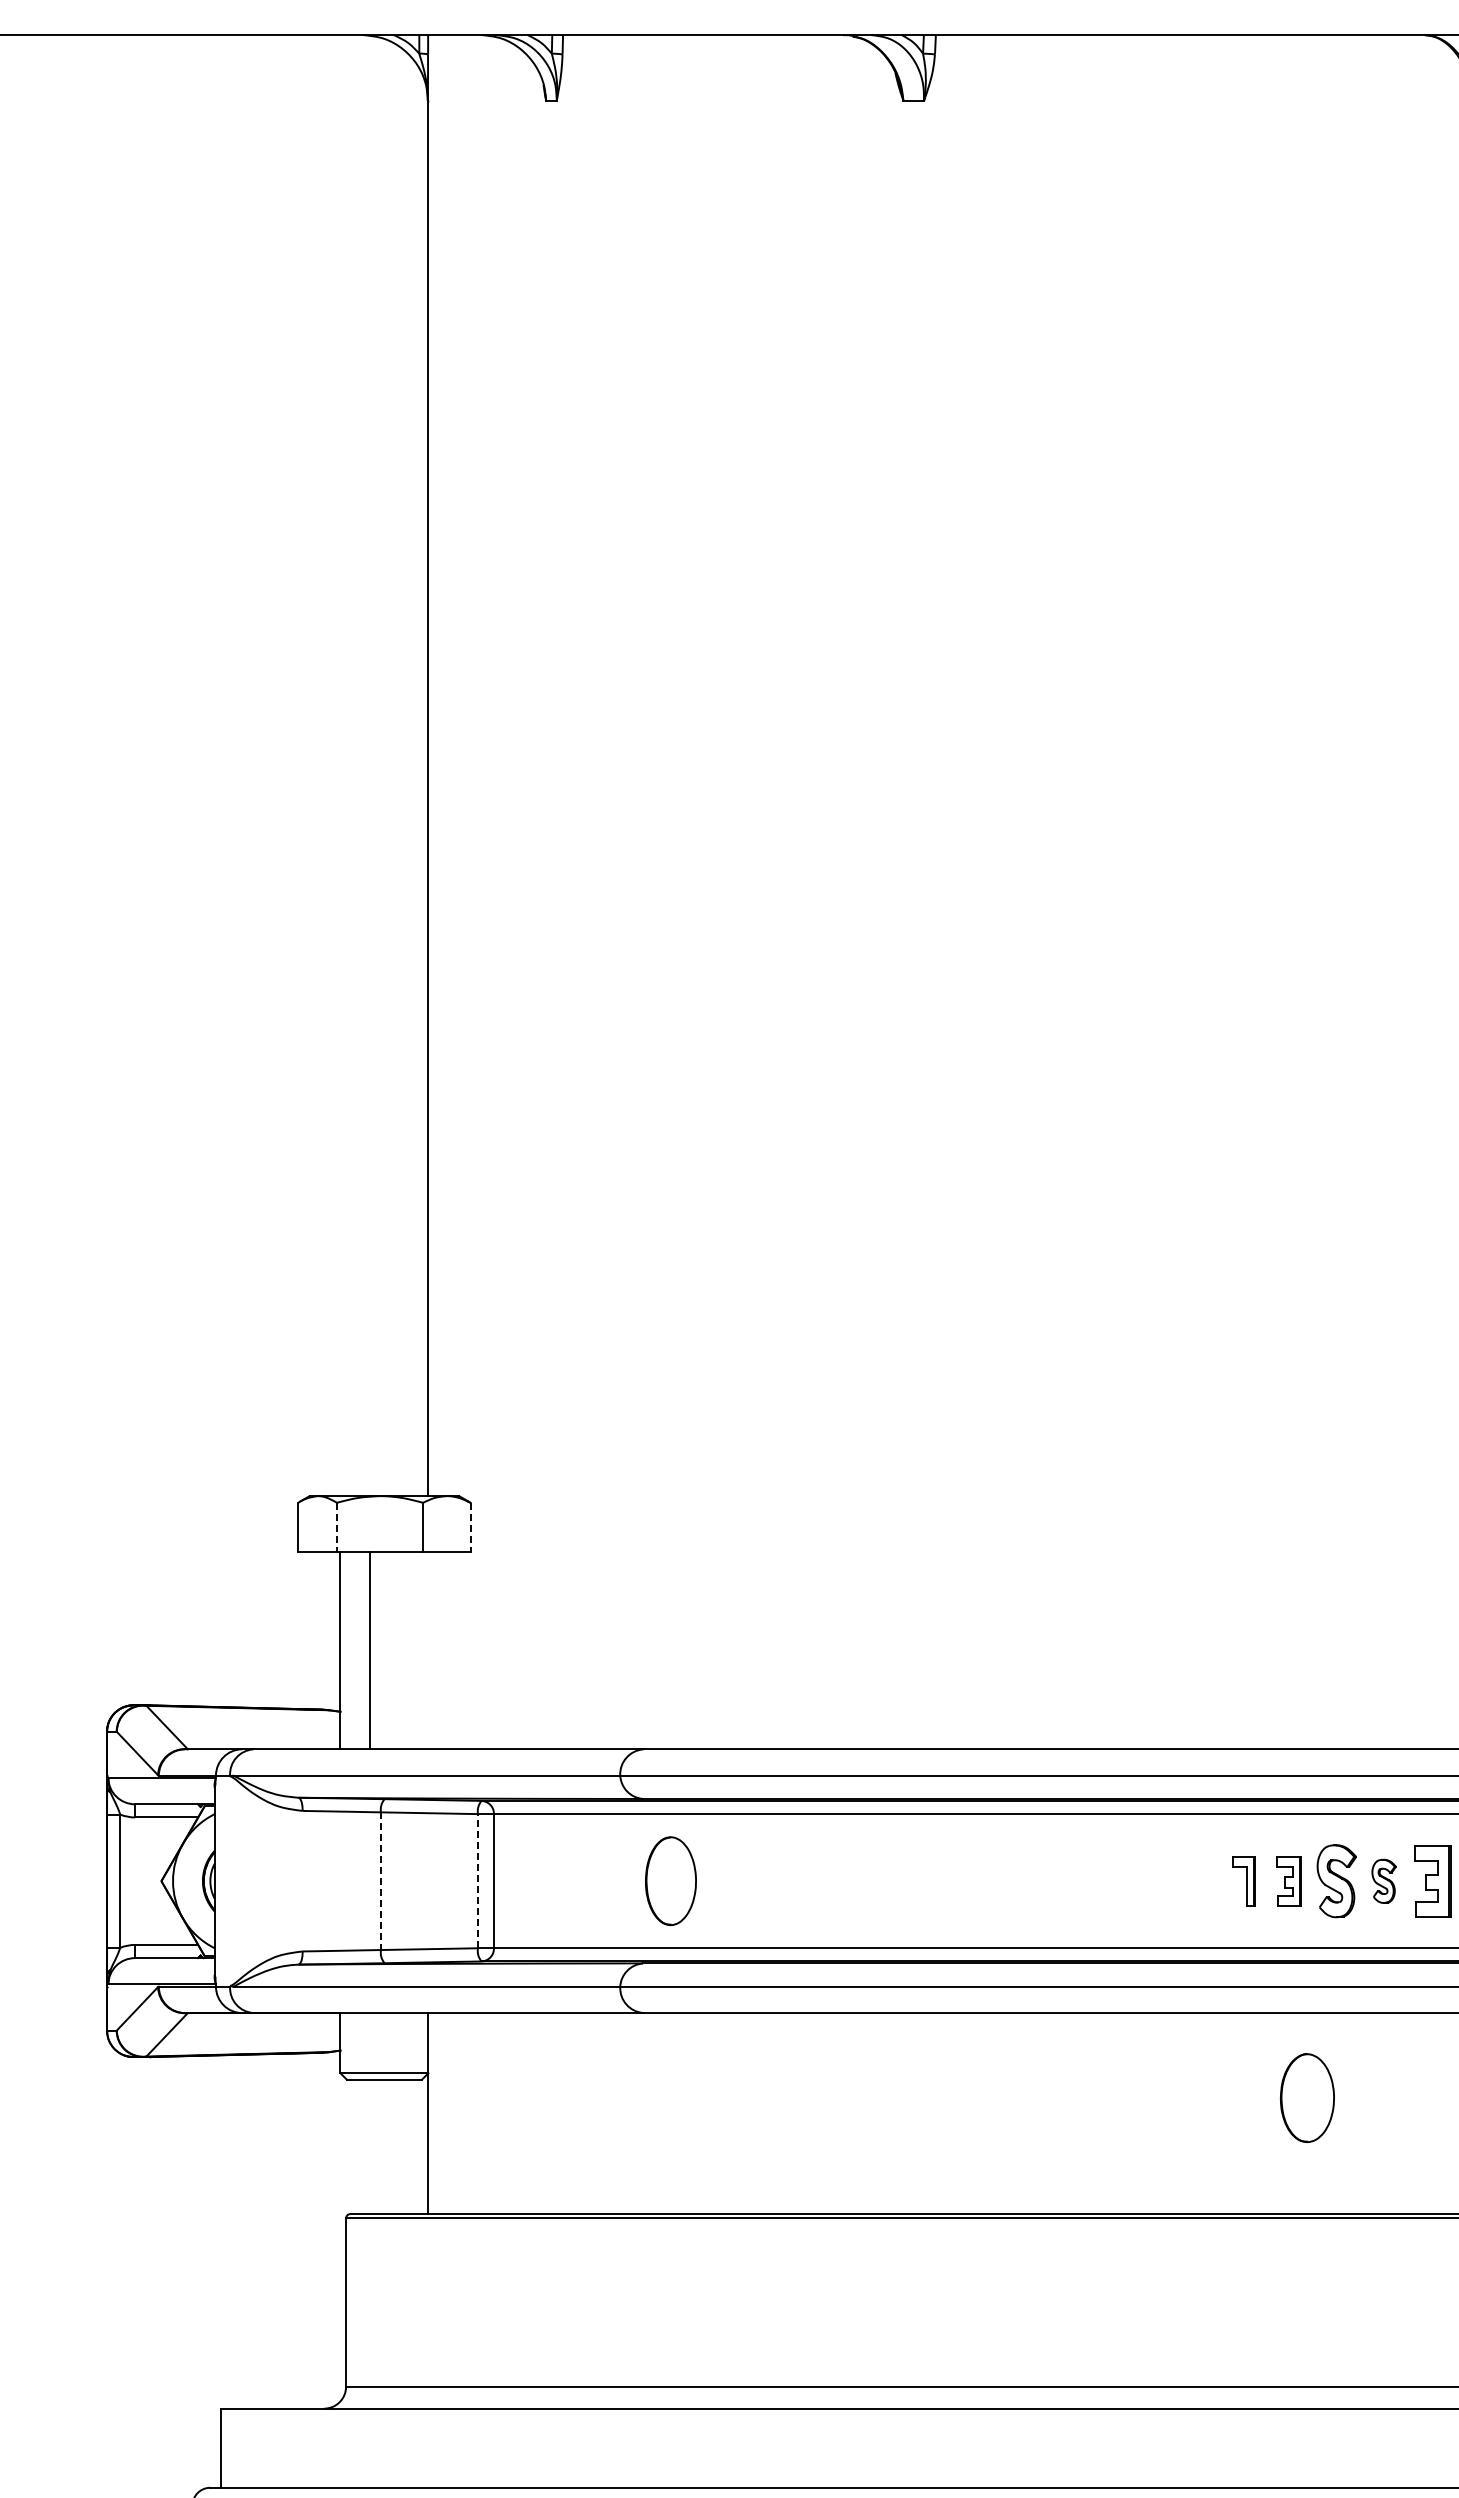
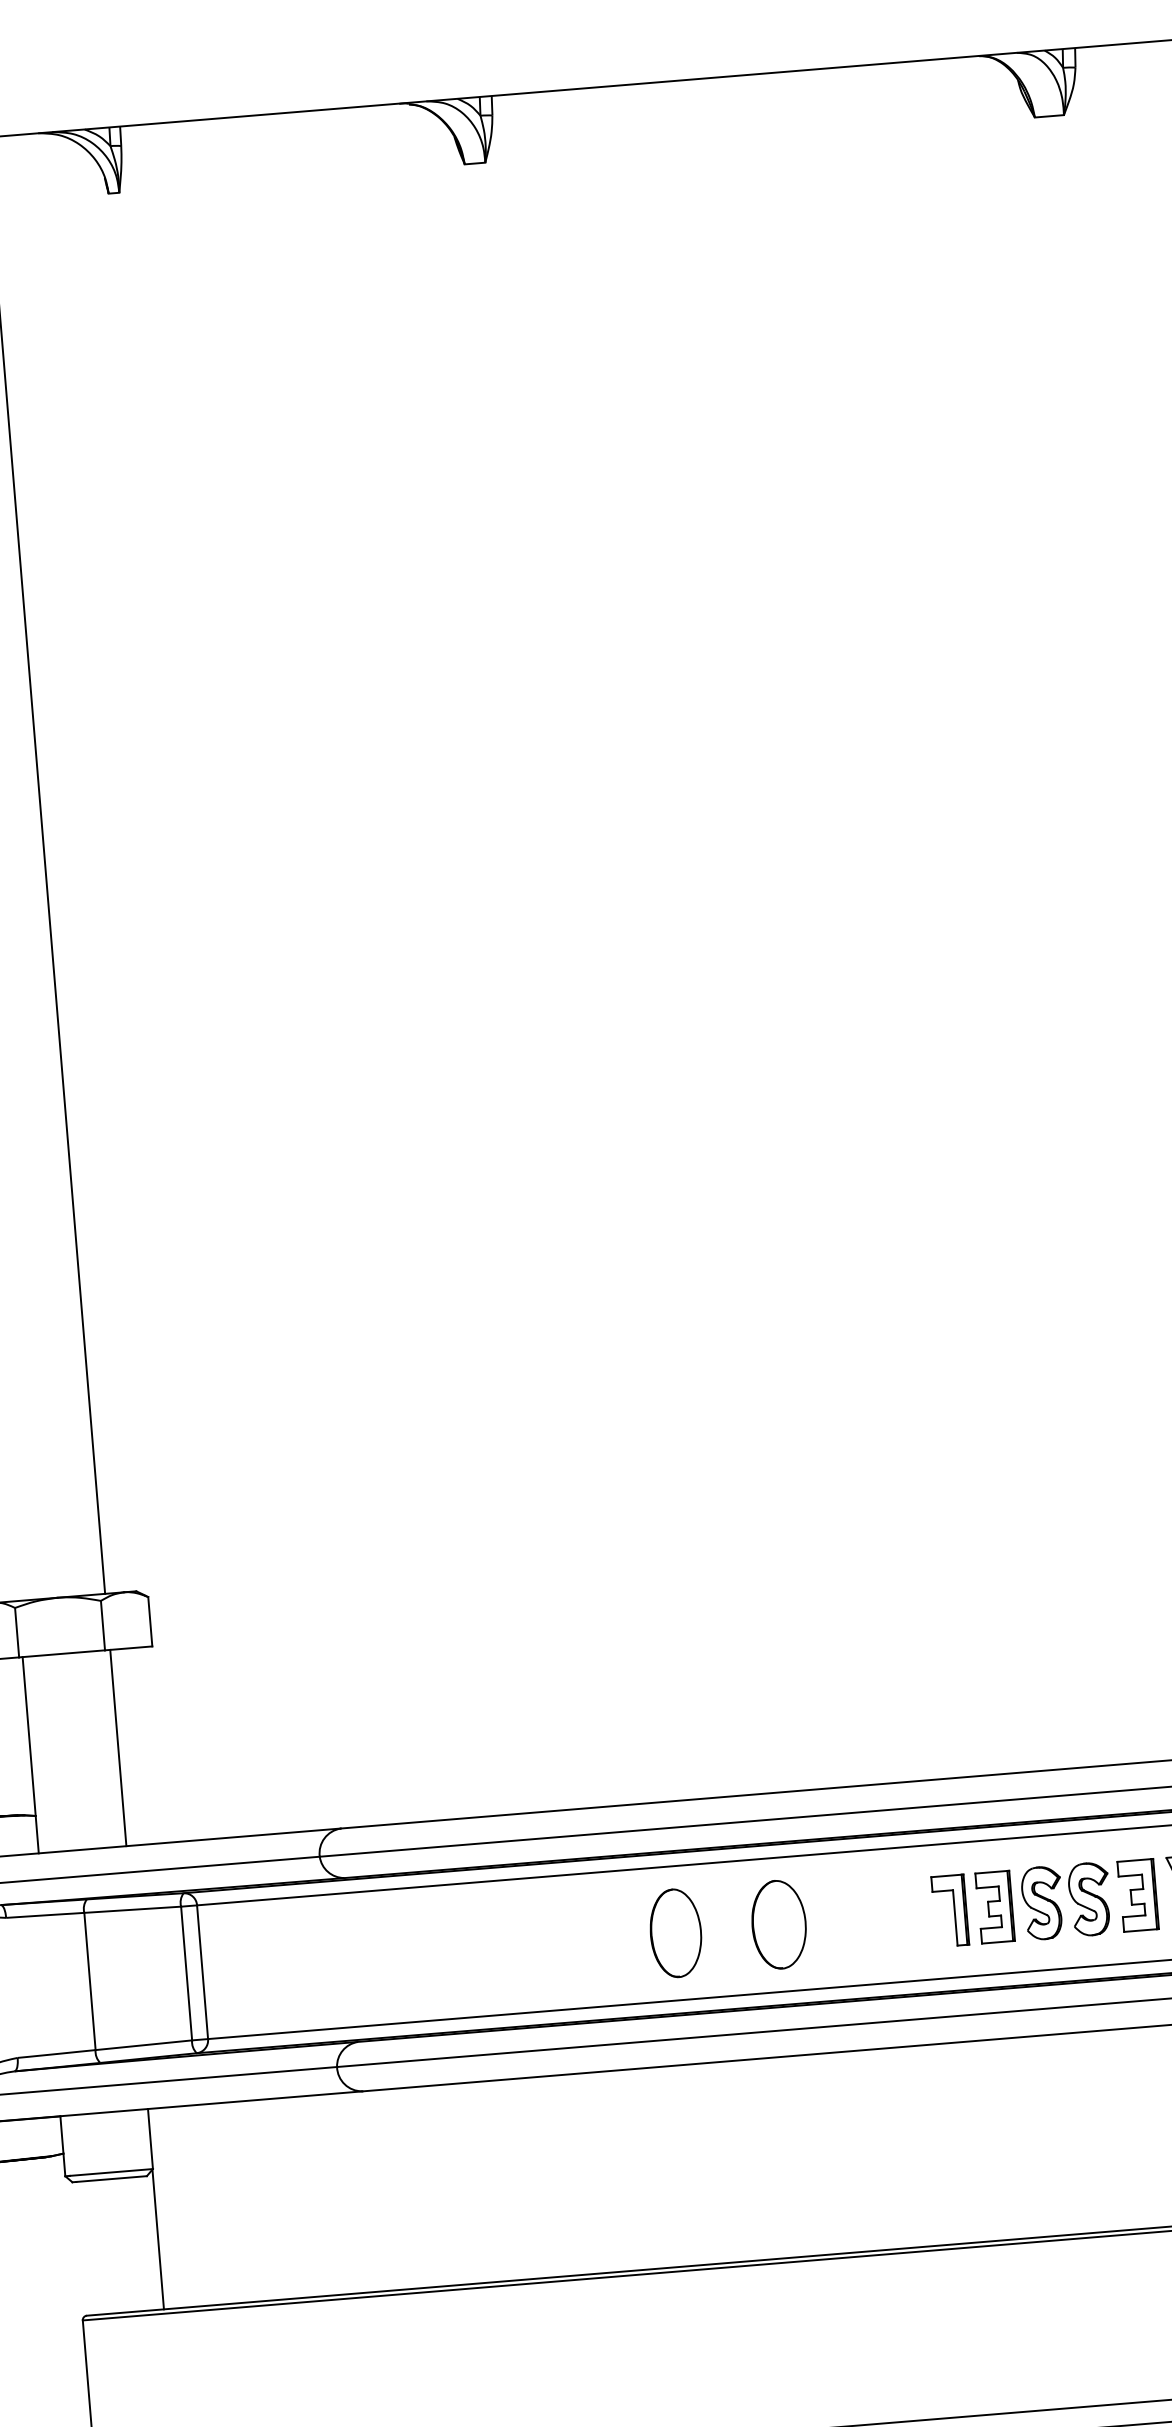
line: (336, 1527) -> (16, 1632), dashed -> solid
line: (470, 1527) -> (150, 1621), dashed -> solid
line: (370, 1650) -> (118, 1747), moved
line: (477, 1880) -> (186, 1972), dashed -> solid
part: (670, 1880) -> (675, 1932), moved
line: (381, 1881) -> (90, 1981), dashed -> solid
part: (1243, 1881) -> (949, 1911), size x1.43
part: (1288, 1881) -> (994, 1907), size x1.43
part: (1383, 1881) -> (1089, 1899), size x1.67
part: (1307, 2097) -> (779, 1924), moved

